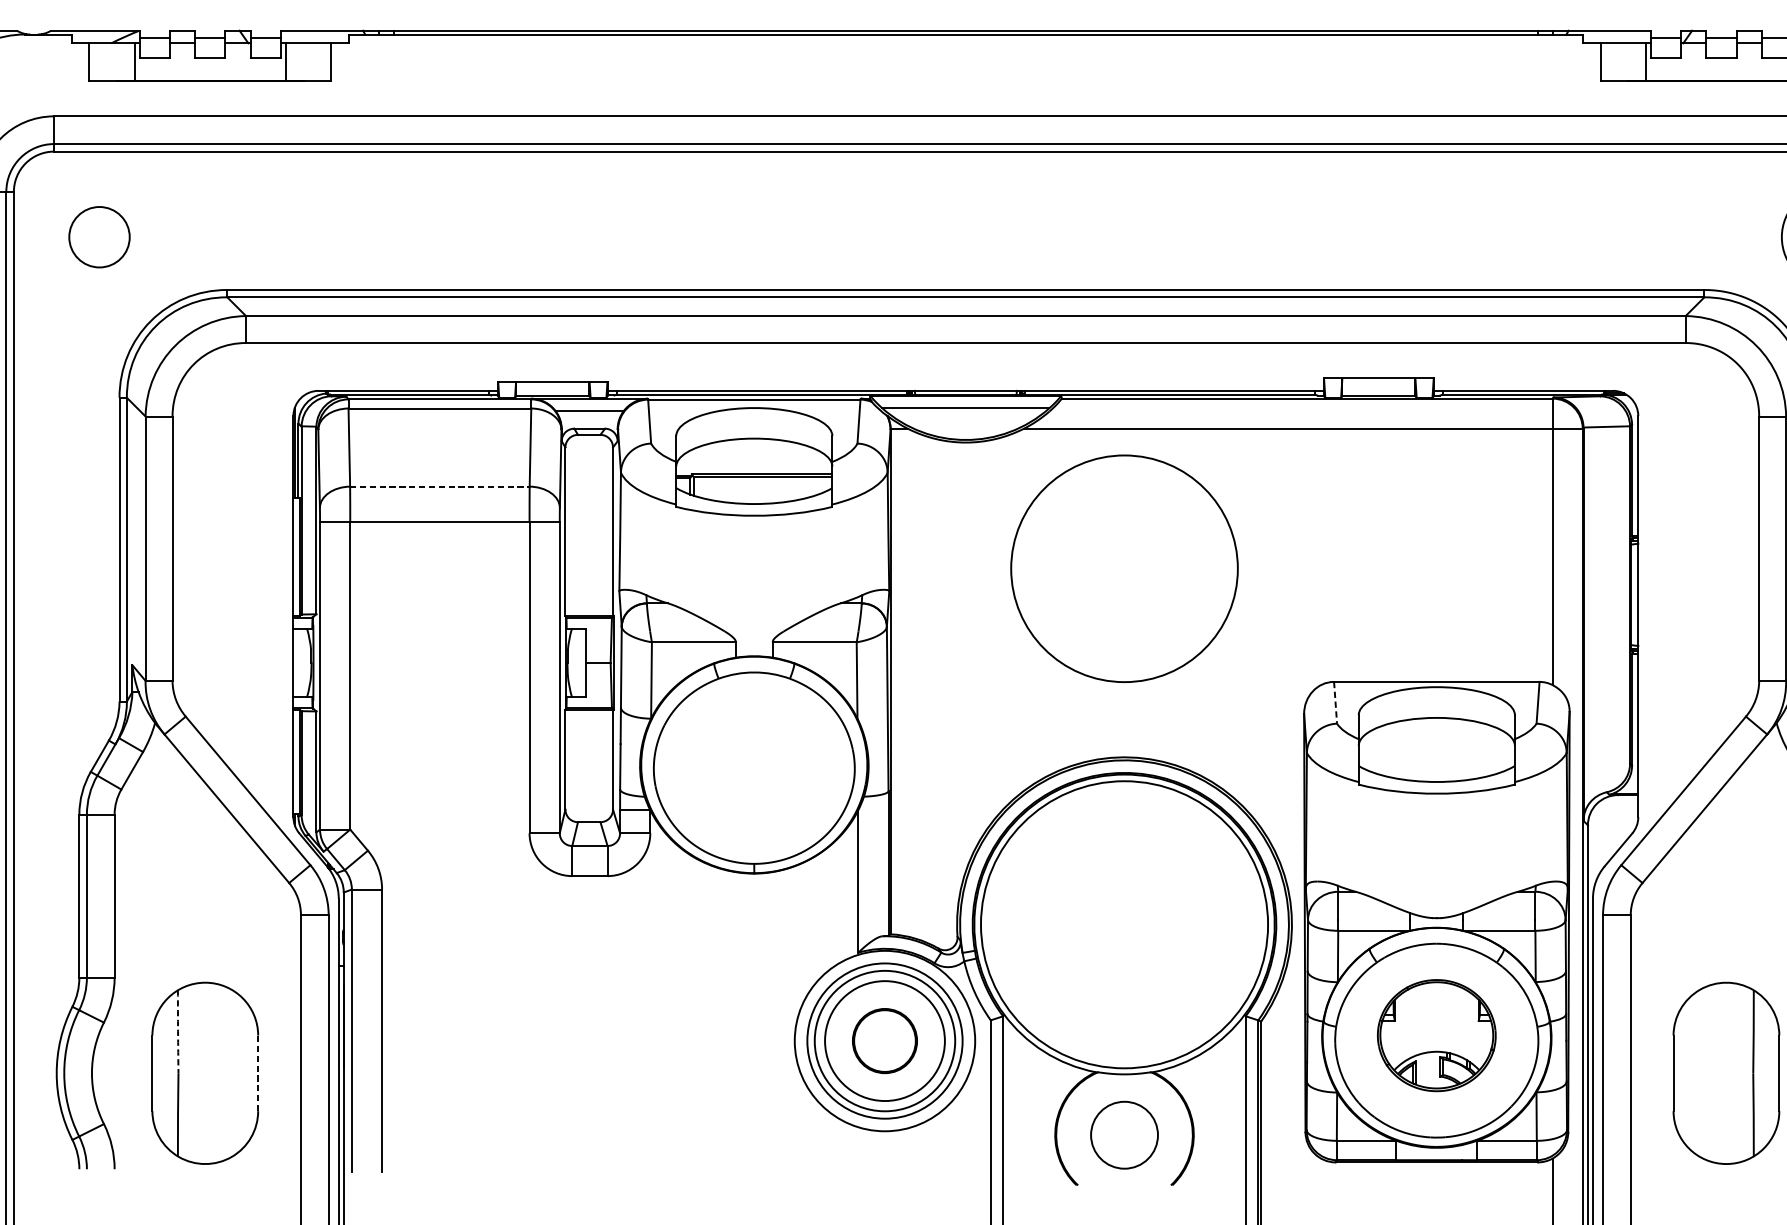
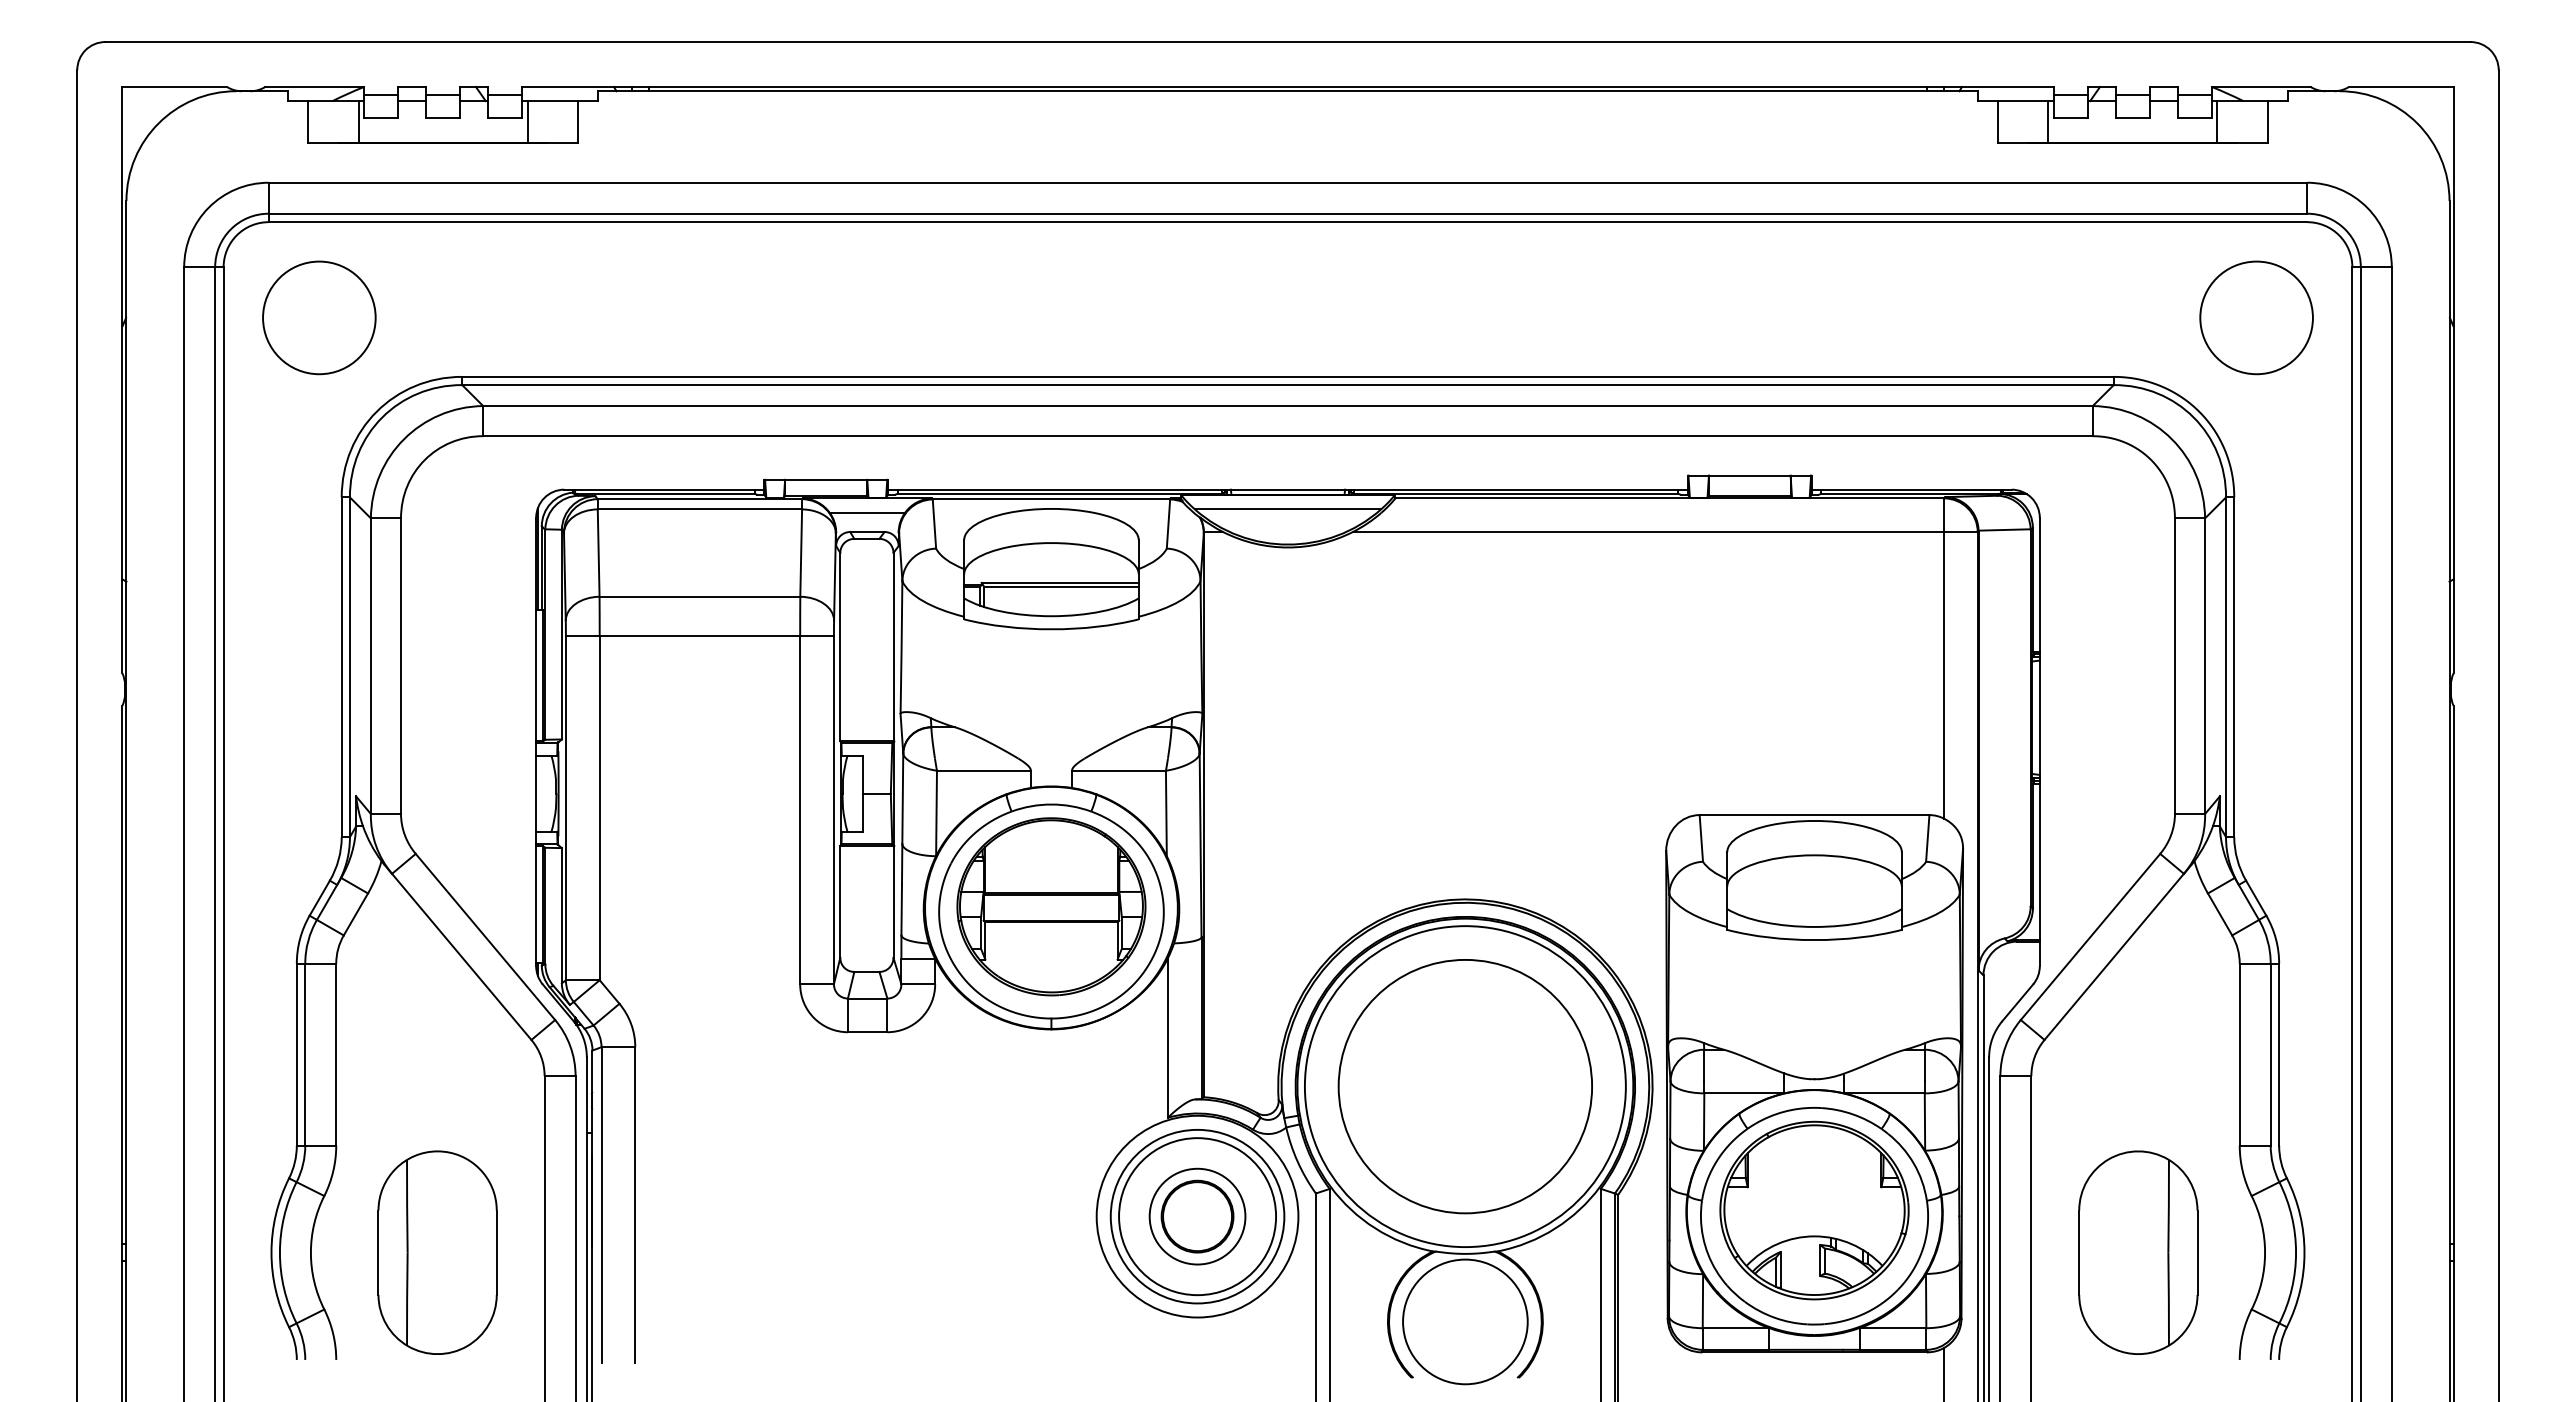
circle: (99, 236) -> (319, 317), size x1.67
line: (440, 486) -> (700, 596), dashed -> solid
circle: (1123, 568) -> (1464, 1086), moved
line: (1335, 702) -> (1701, 838), dashed -> solid
part: (754, 763) -> (1051, 906), added
arc: (178, 1031) -> (407, 1206), dashed -> solid
part: (1436, 1035) -> (1814, 1210), size x1.43
circle: (884, 1040) -> (1197, 1216), size x0.71
line: (257, 1073) -> (496, 1252), dashed -> solid
circle: (1124, 1134) -> (1465, 1321), size x1.67

